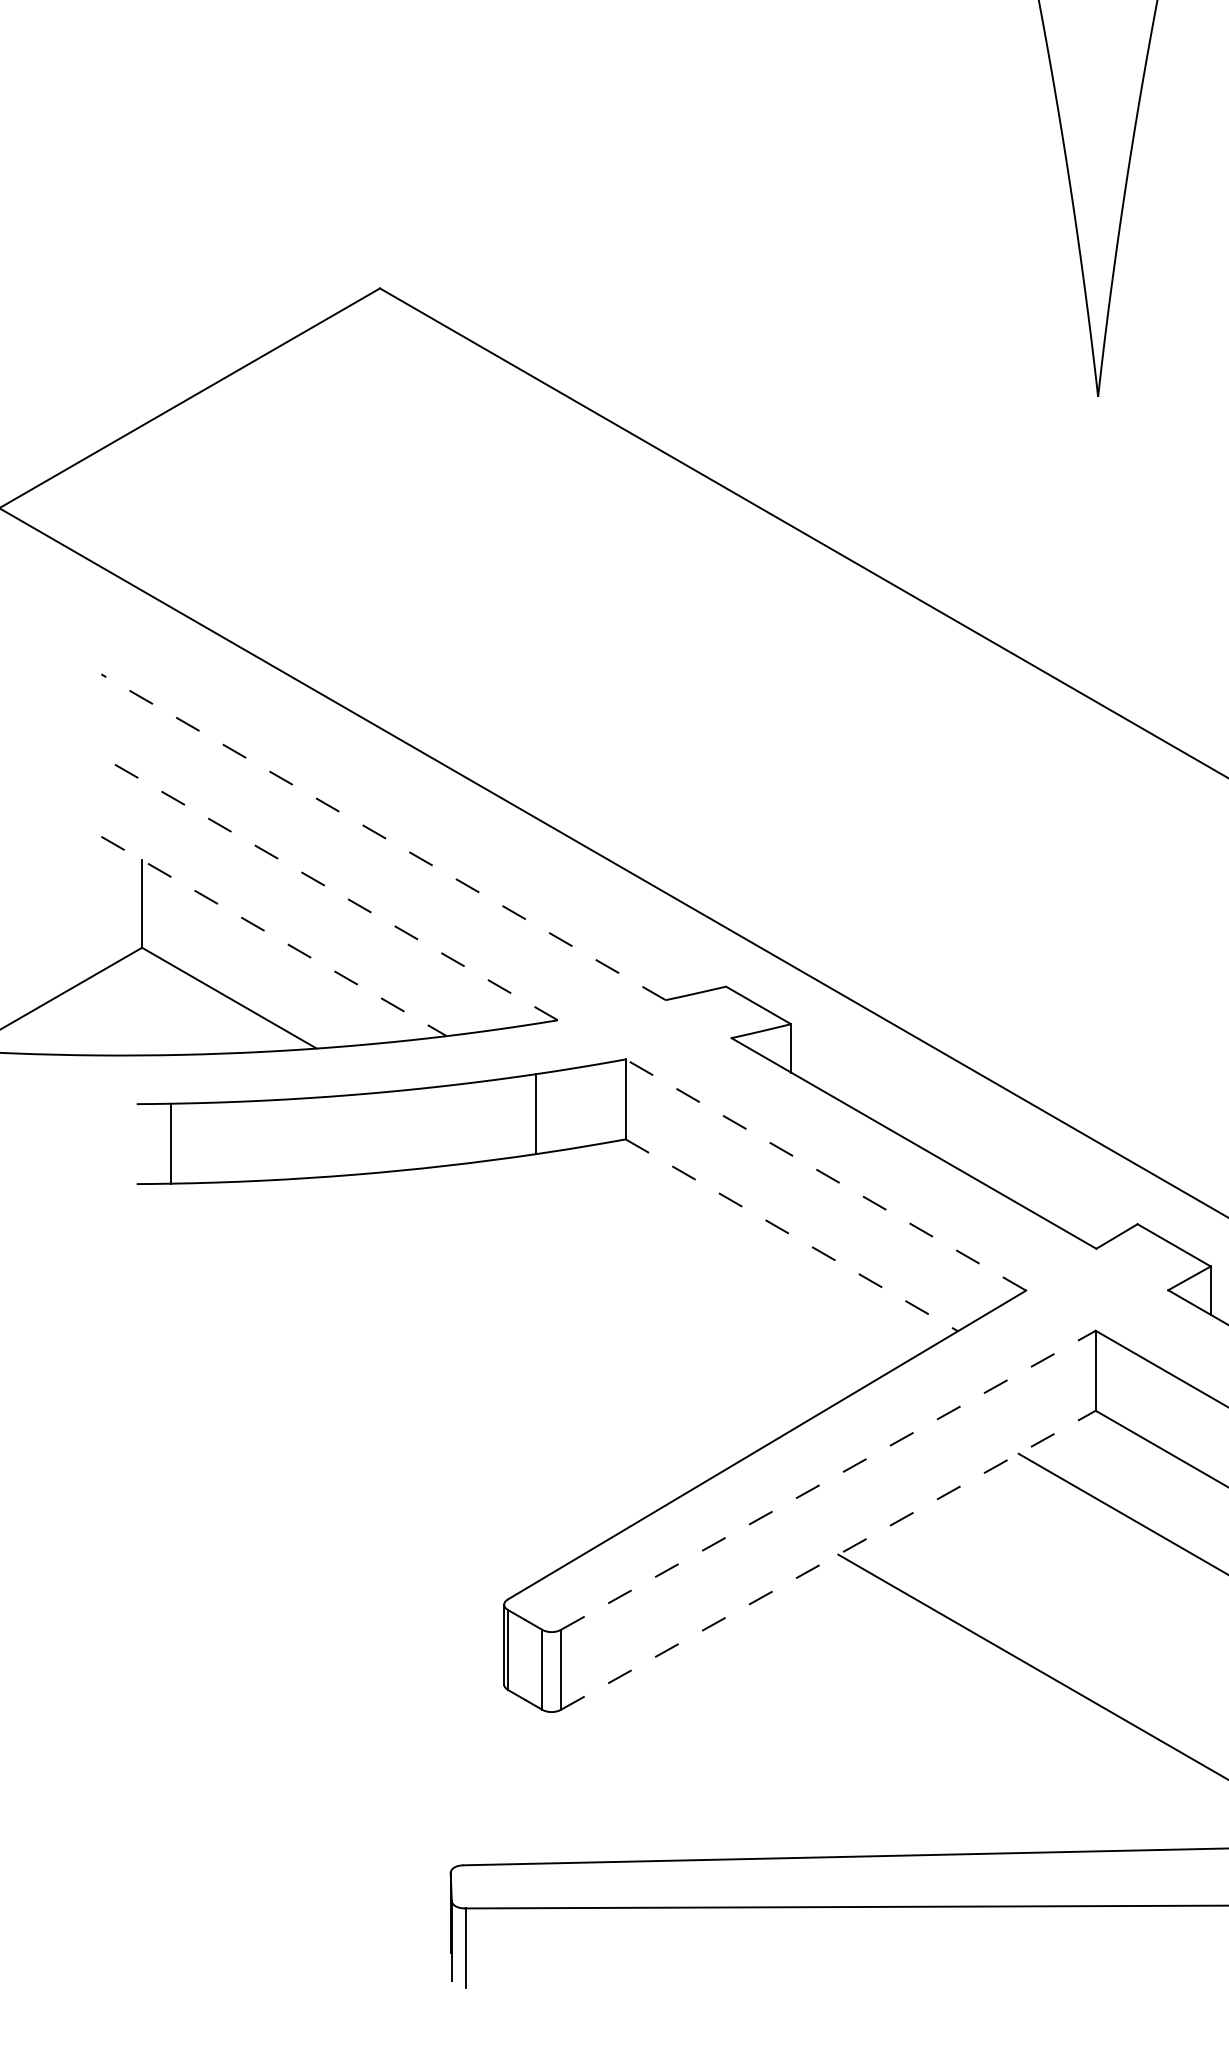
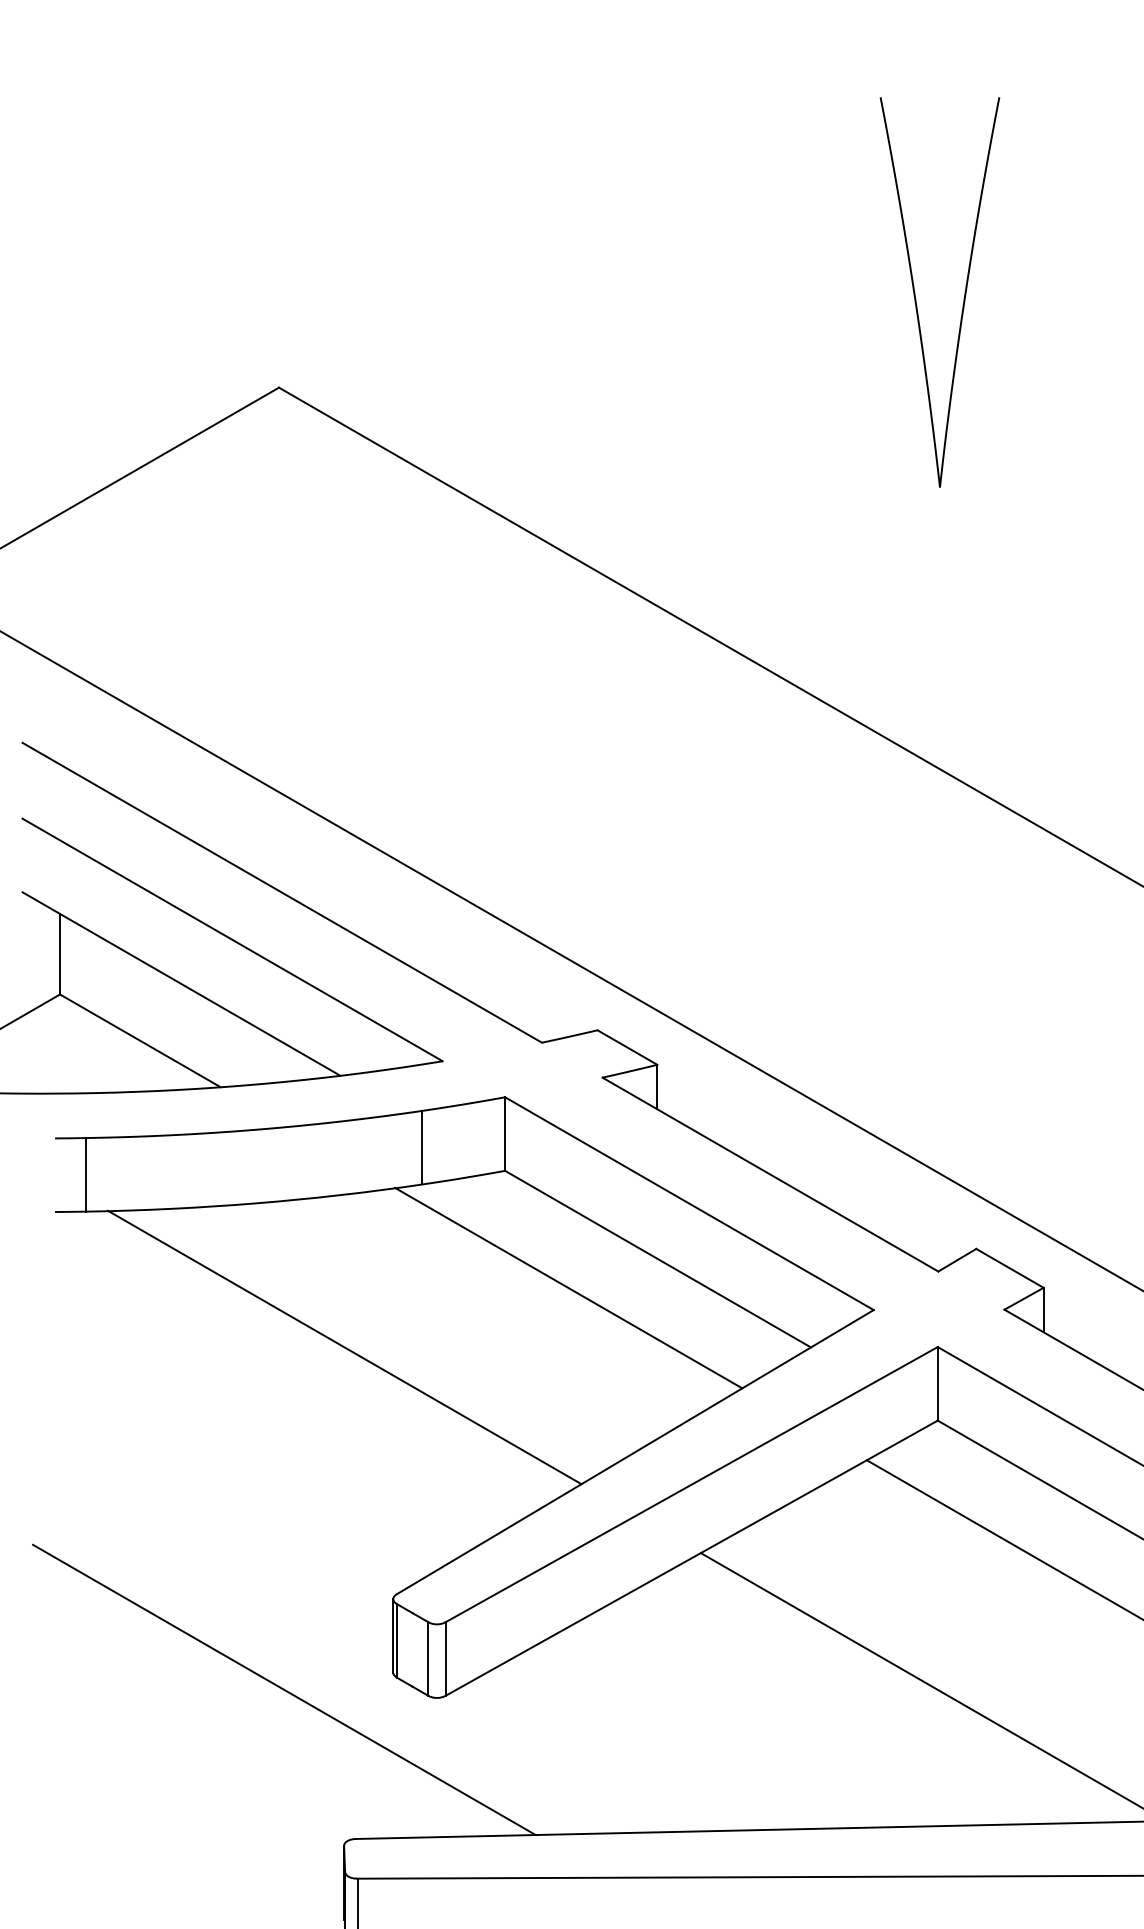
line: (383, 836) -> (282, 892), dashed -> solid
line: (329, 888) -> (232, 939), dashed -> solid
line: (274, 936) -> (181, 984), dashed -> solid
line: (825, 1174) -> (689, 1203), dashed -> solid
line: (792, 1235) -> (658, 1259), dashed -> solid
line: (694, 1266) -> (568, 1287), added
line: (451, 1331) -> (344, 1347), added
line: (828, 1480) -> (691, 1484), dashed -> solid
line: (828, 1560) -> (691, 1558), dashed -> solid
line: (385, 1702) -> (284, 1689), added

